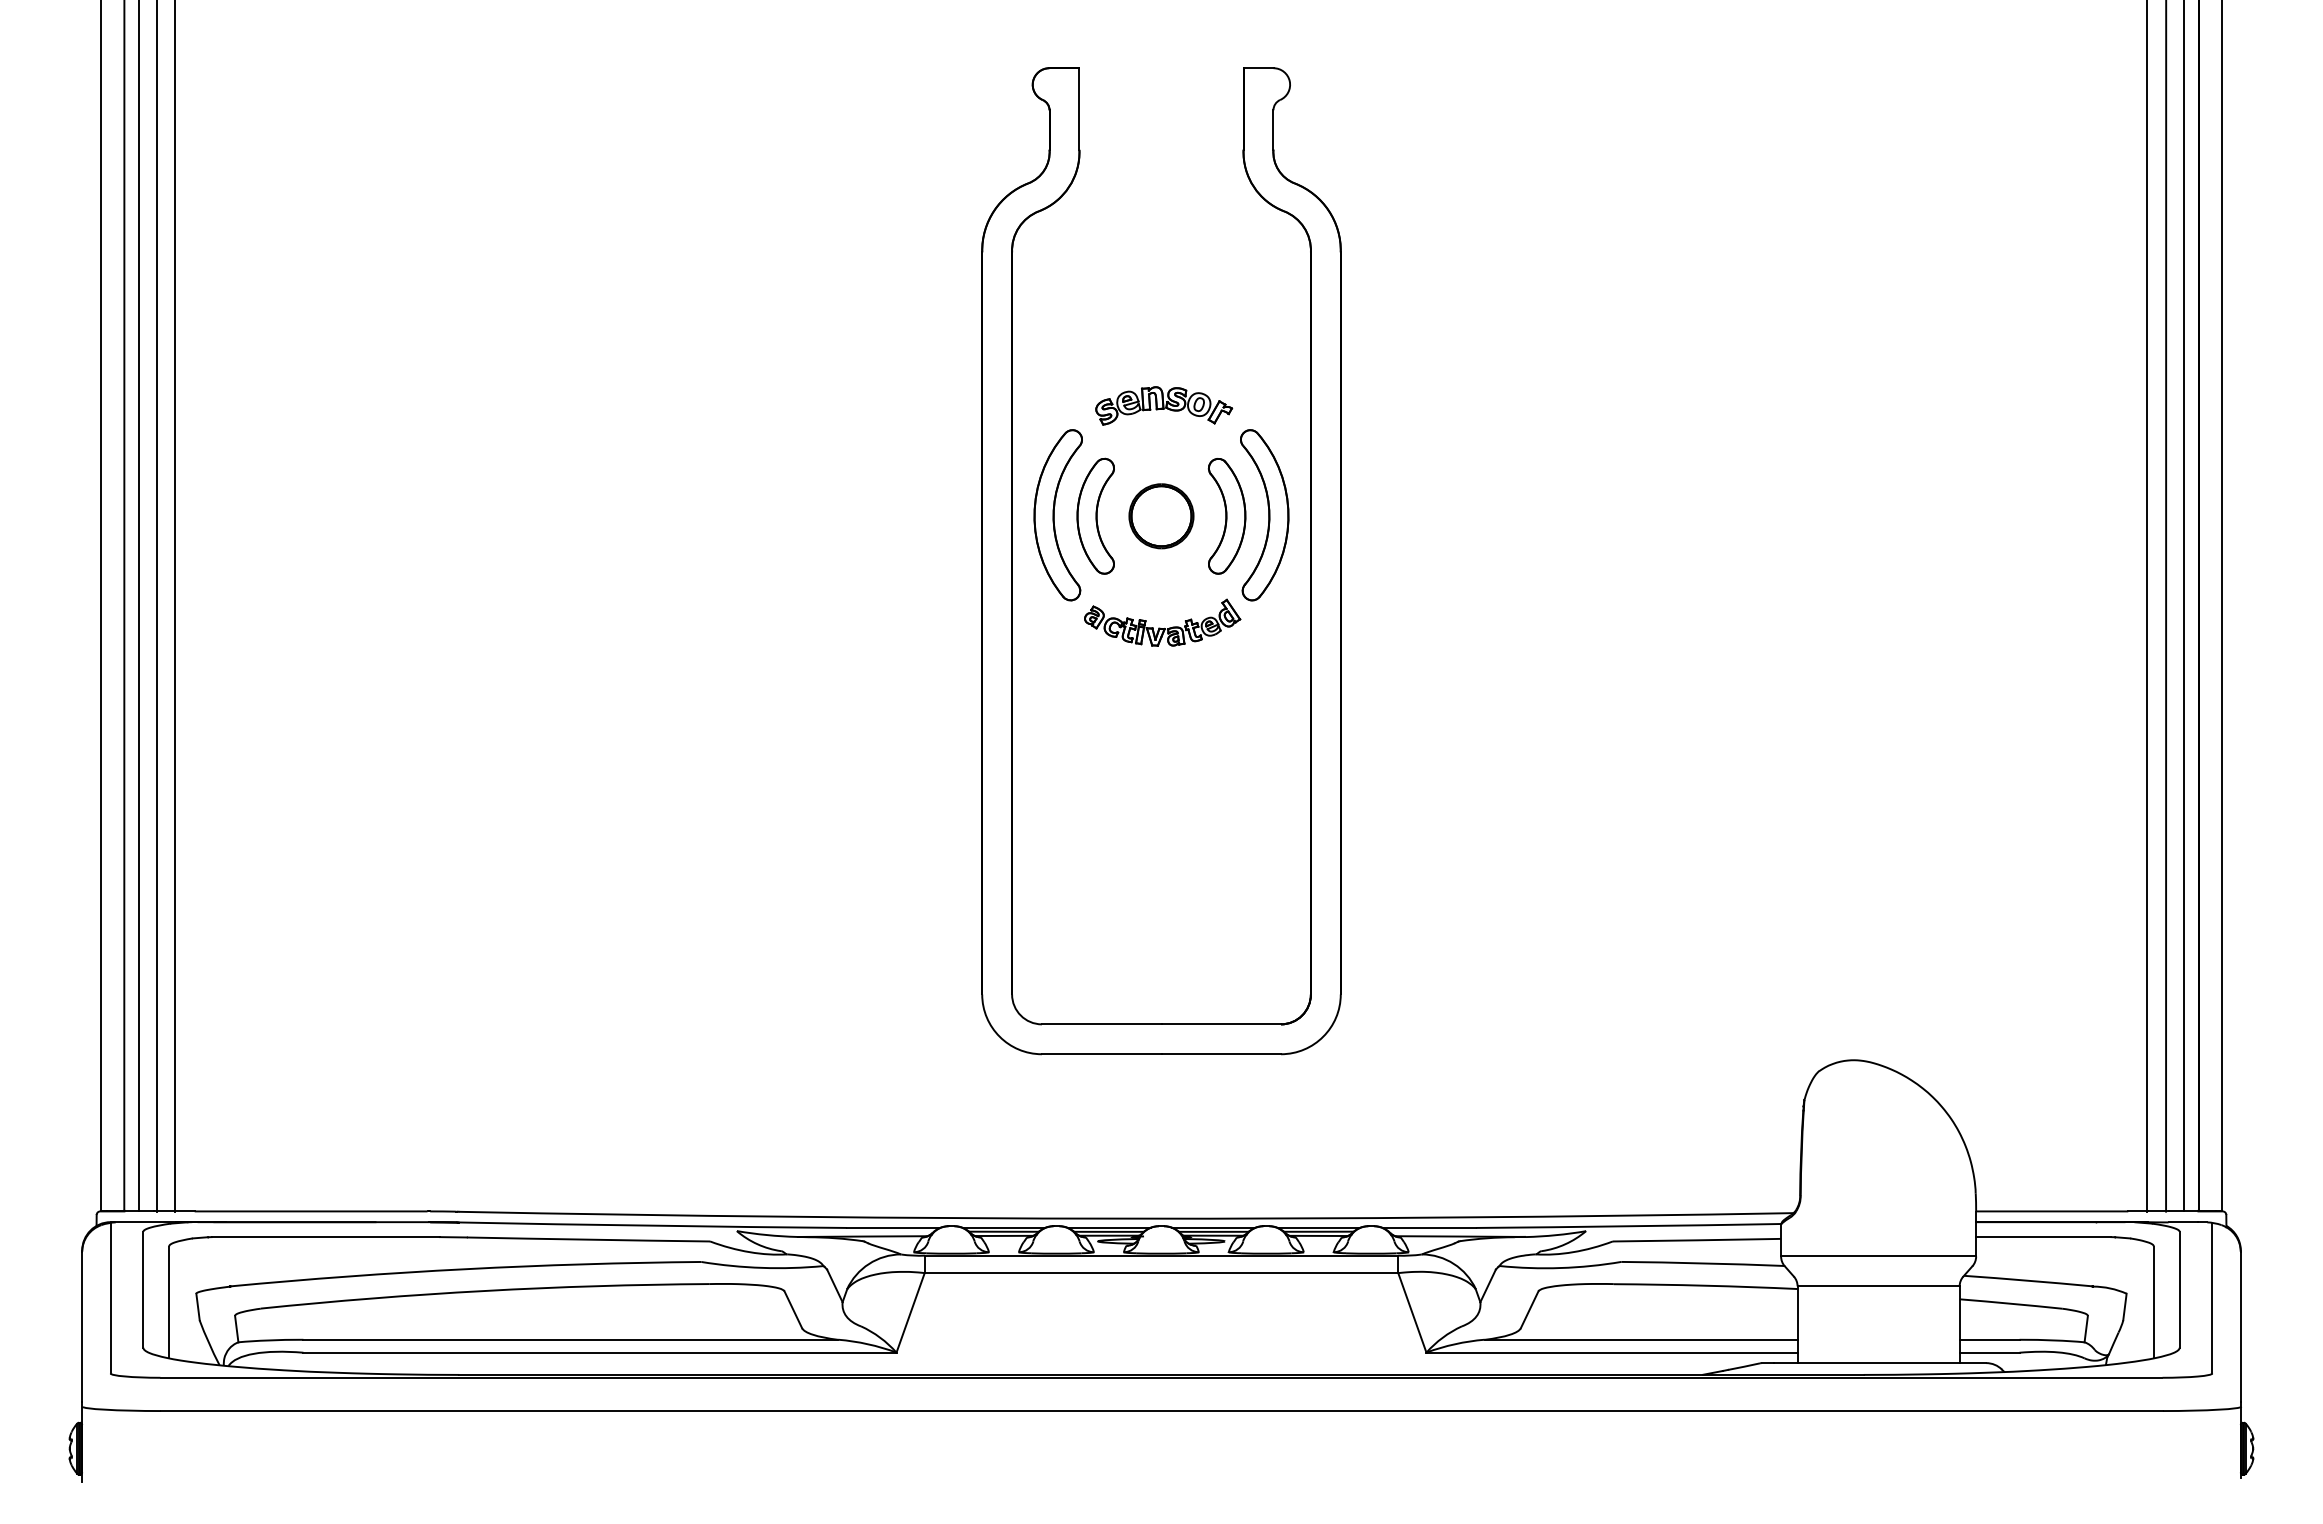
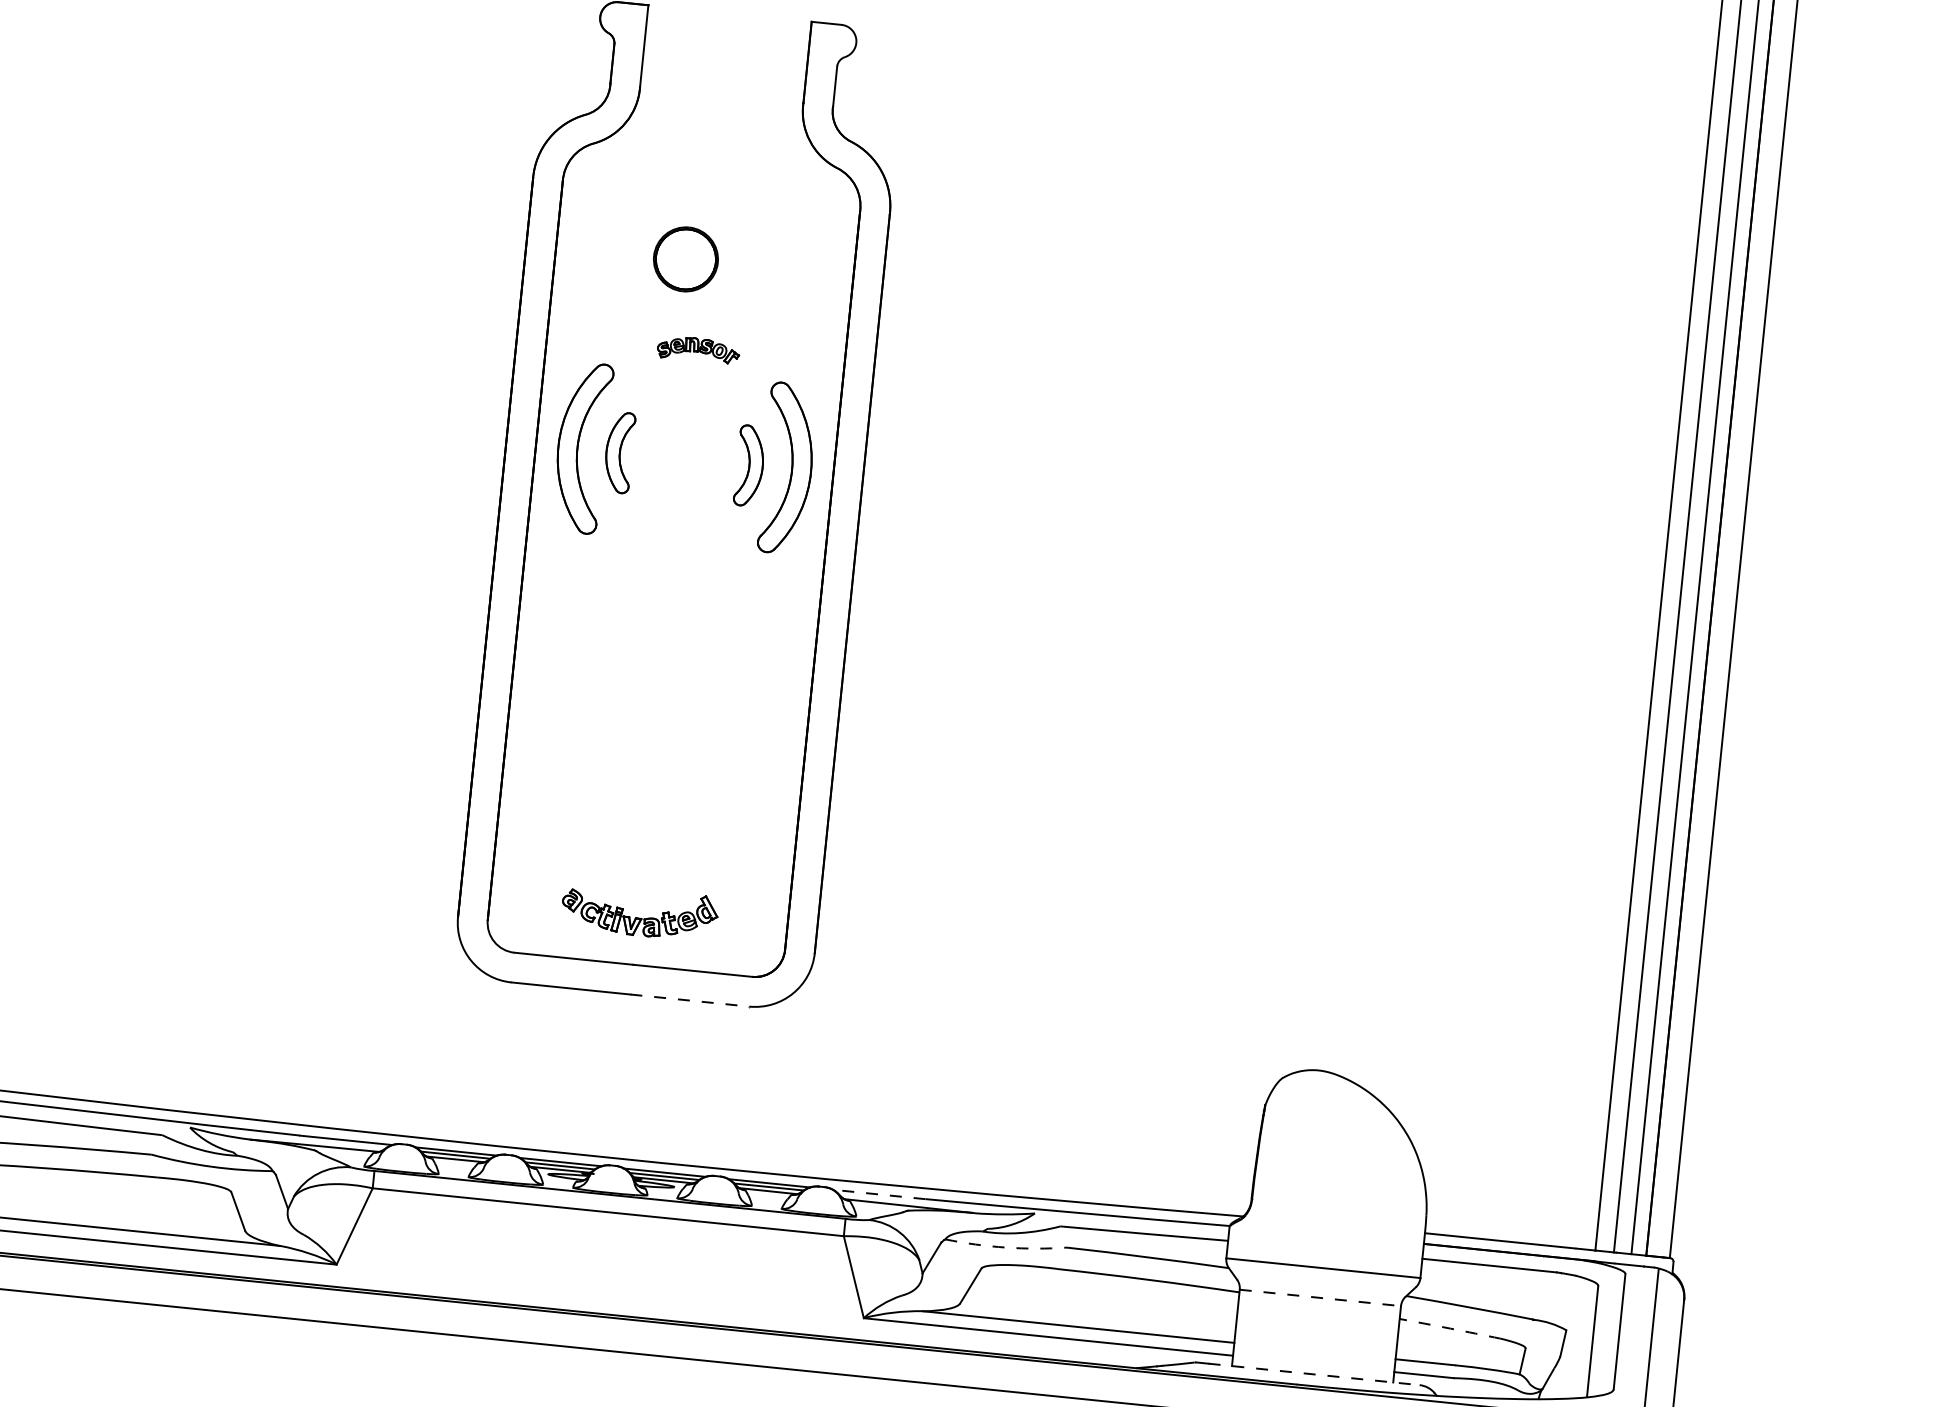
part: (1164, 405) -> (698, 349), size x0.6
part: (1095, 515) -> (619, 451), size x0.7
part: (1161, 516) -> (685, 259), moved
part: (1226, 516) -> (749, 466), size x0.7
part: (1162, 622) -> (639, 912), moved
line: (1221, 1054) -> (690, 1000), solid -> dashed
line: (1428, 1228) -> (878, 1194), solid -> dashed
arc: (1560, 1268) -> (1005, 1248), solid -> dashed
line: (1879, 1286) -> (1321, 1298), solid -> dashed
arc: (2010, 1303) -> (1449, 1328), solid -> dashed
line: (1880, 1363) -> (1314, 1374), solid -> dashed

